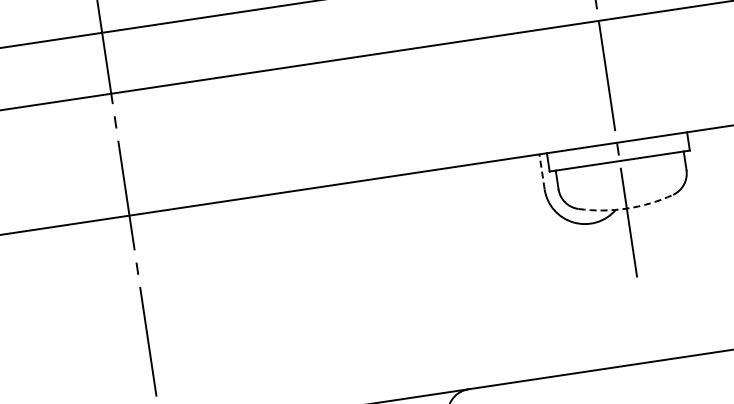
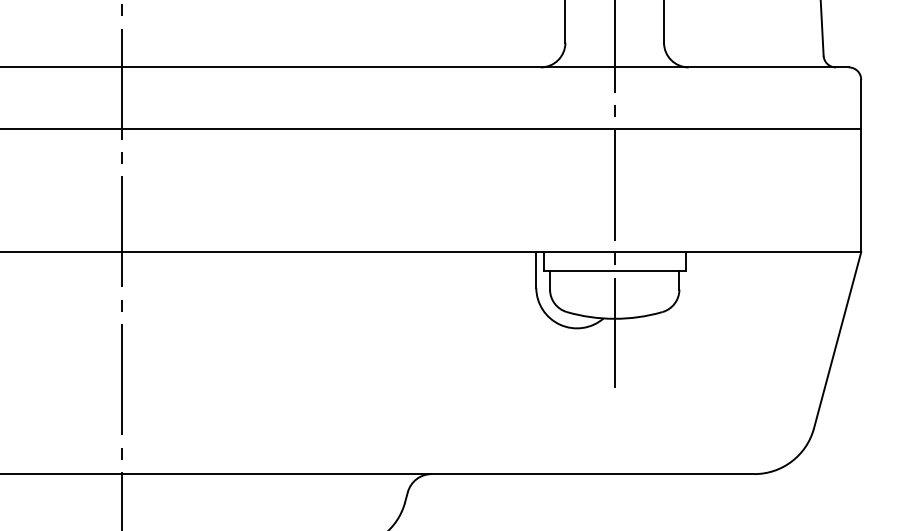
line: (542, 171) -> (536, 269), dashed -> solid
arc: (626, 208) -> (614, 318), dashed -> solid

